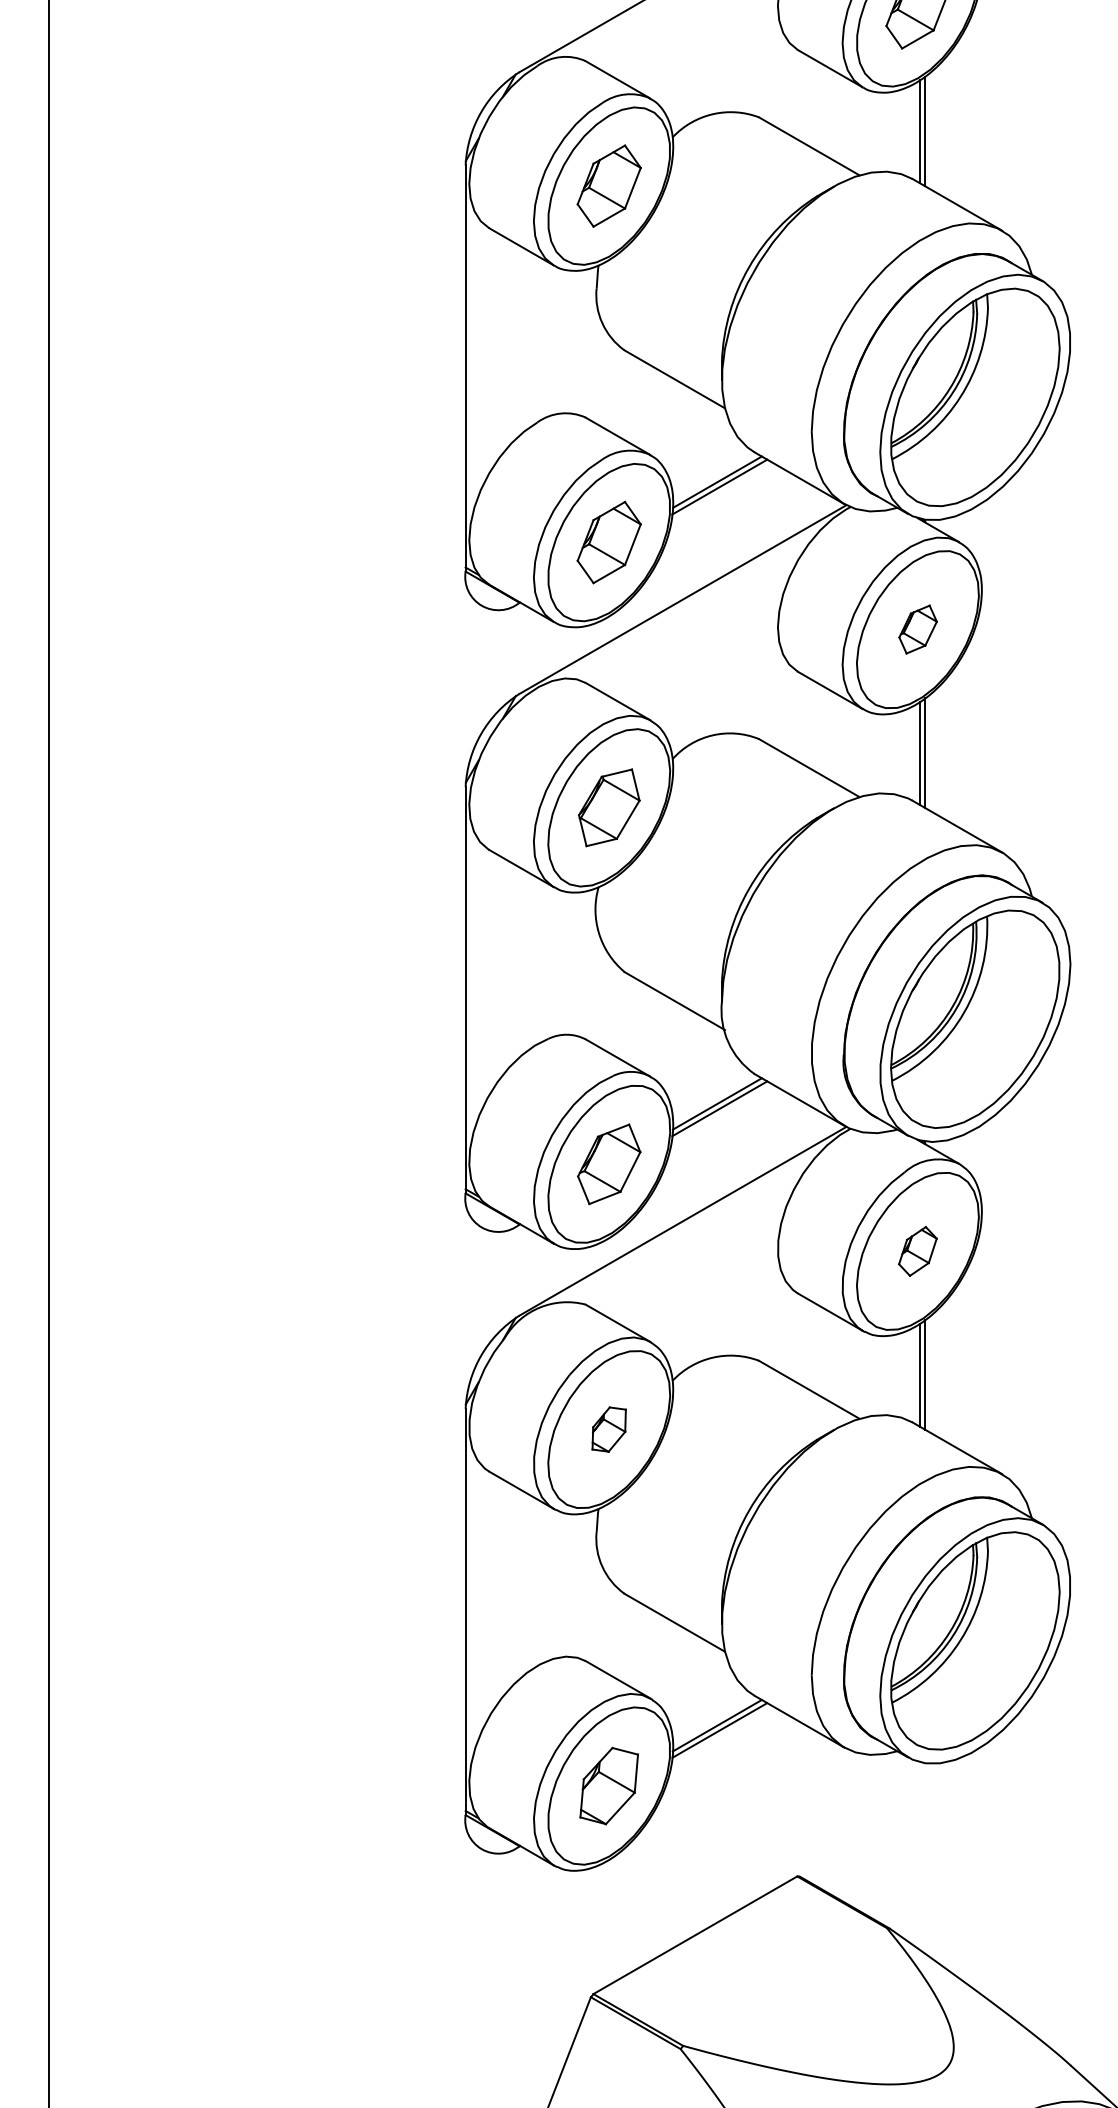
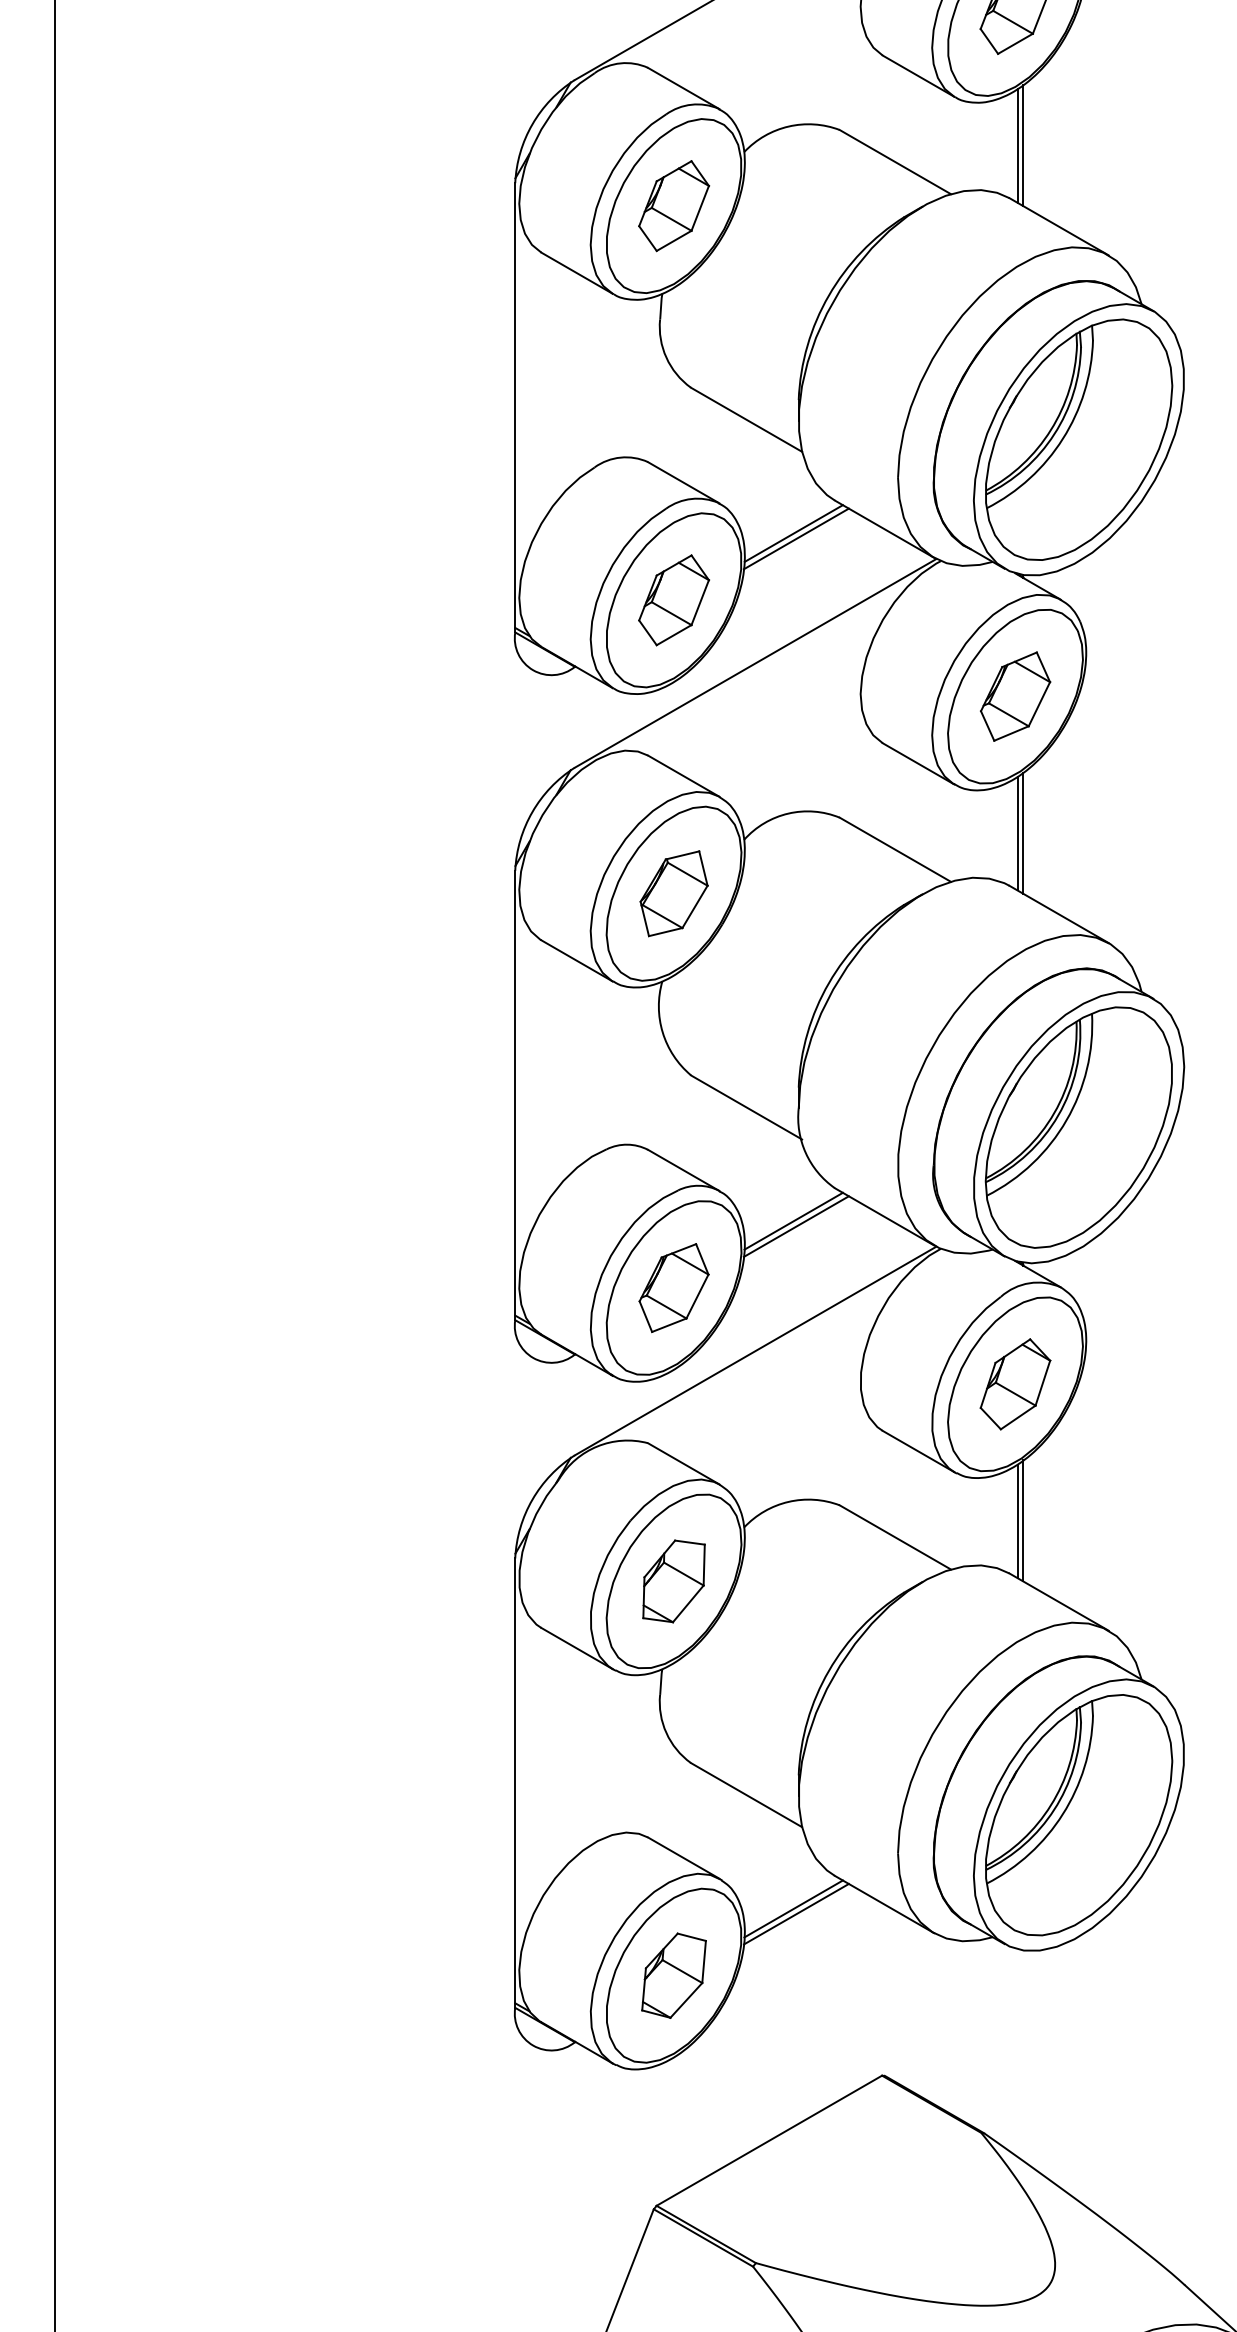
part: (917, 629) -> (1015, 696), size x1.67
part: (917, 1251) -> (1015, 1384), size x1.67
part: (608, 1429) -> (673, 1581), size x1.67

